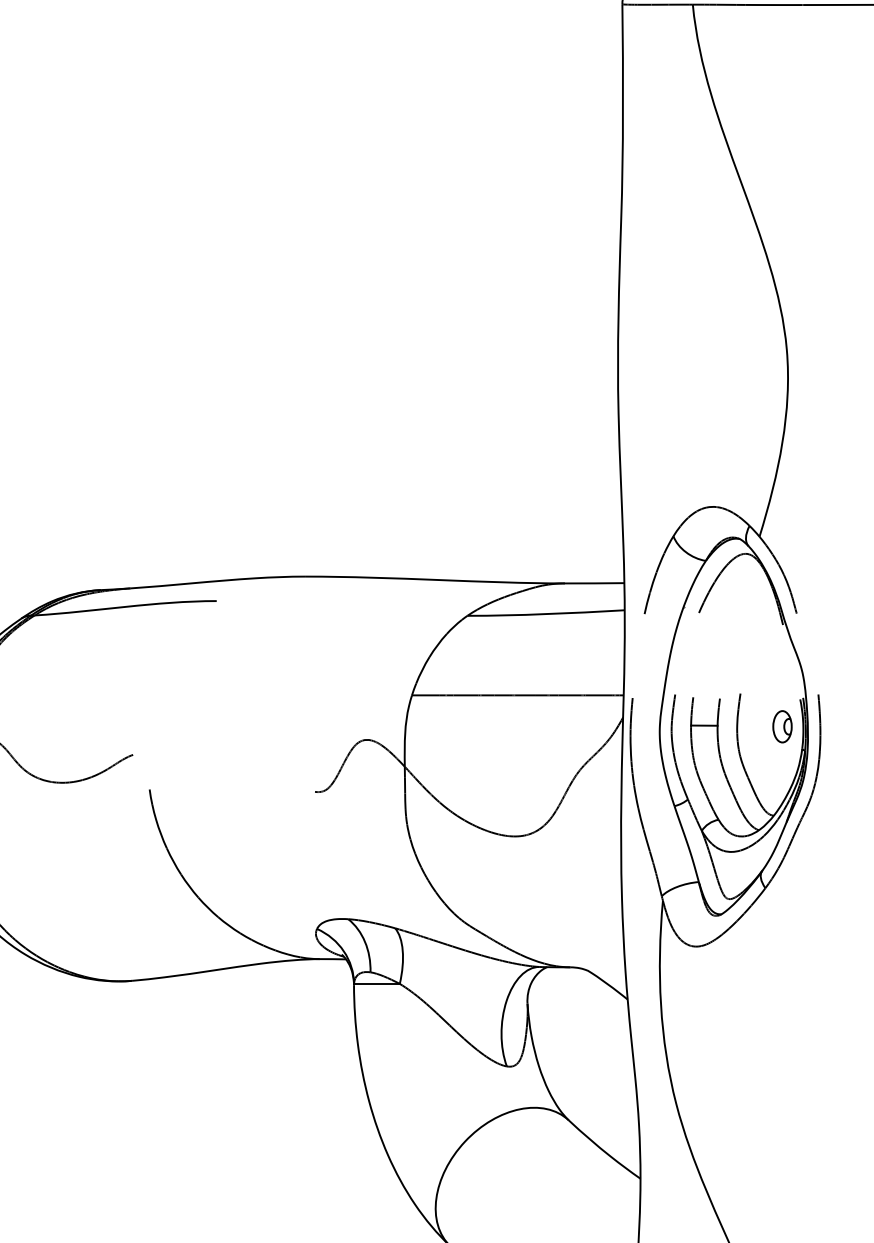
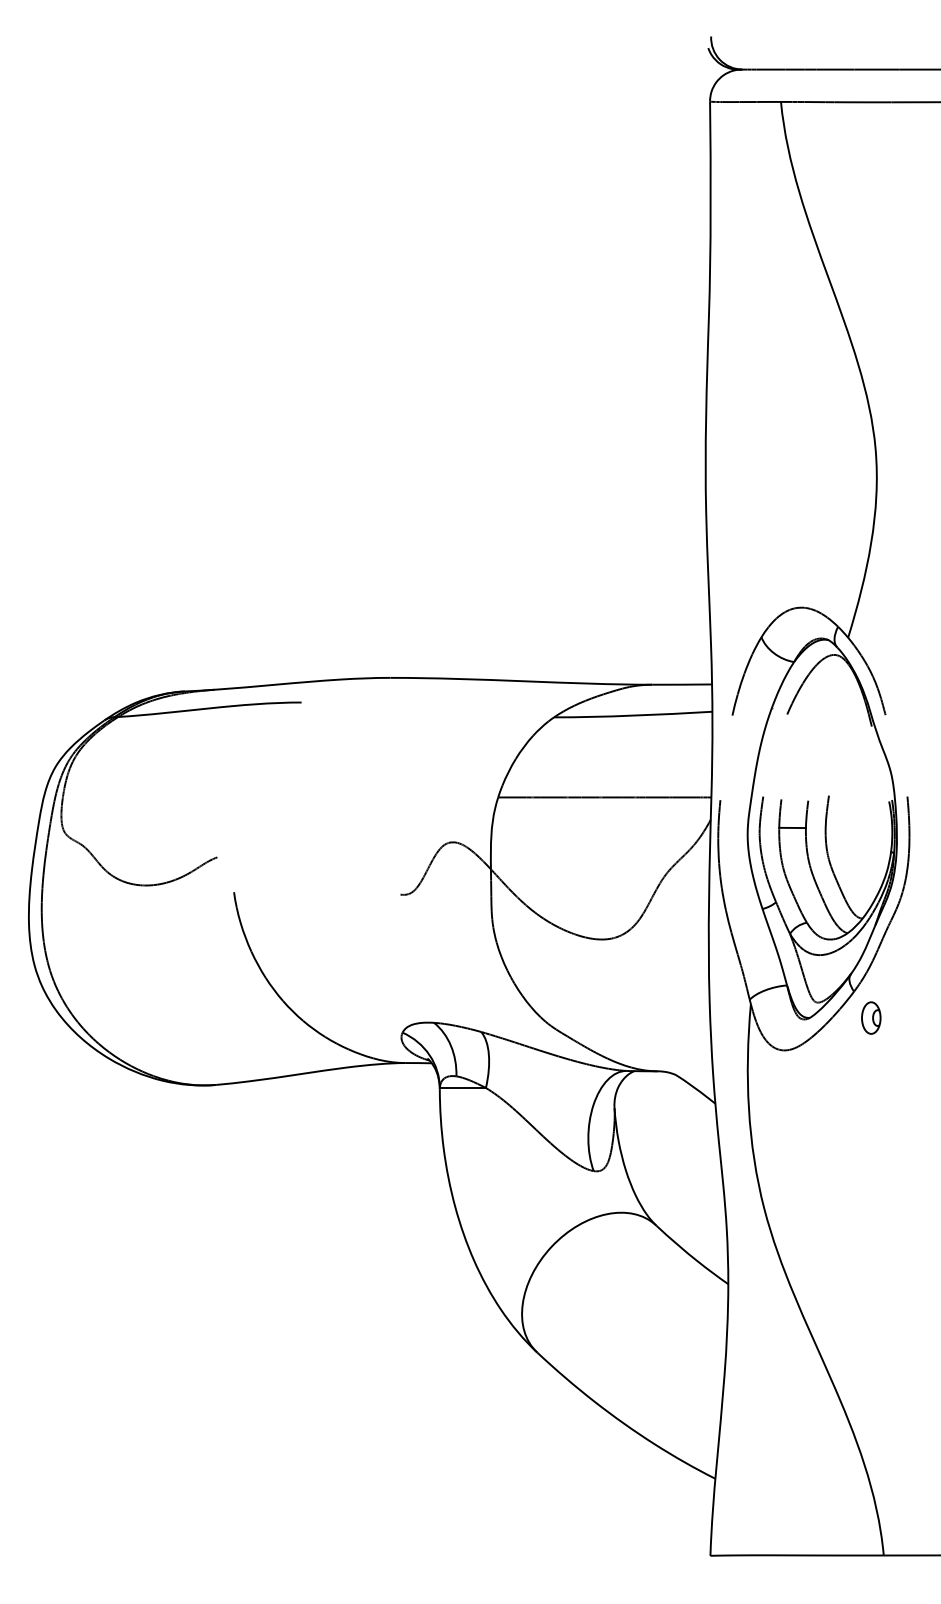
part: (782, 726) -> (871, 1017), moved

